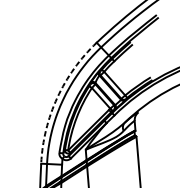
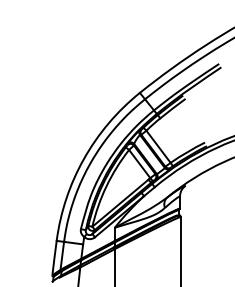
arc: (57, 97) -> (84, 158), dashed -> solid

